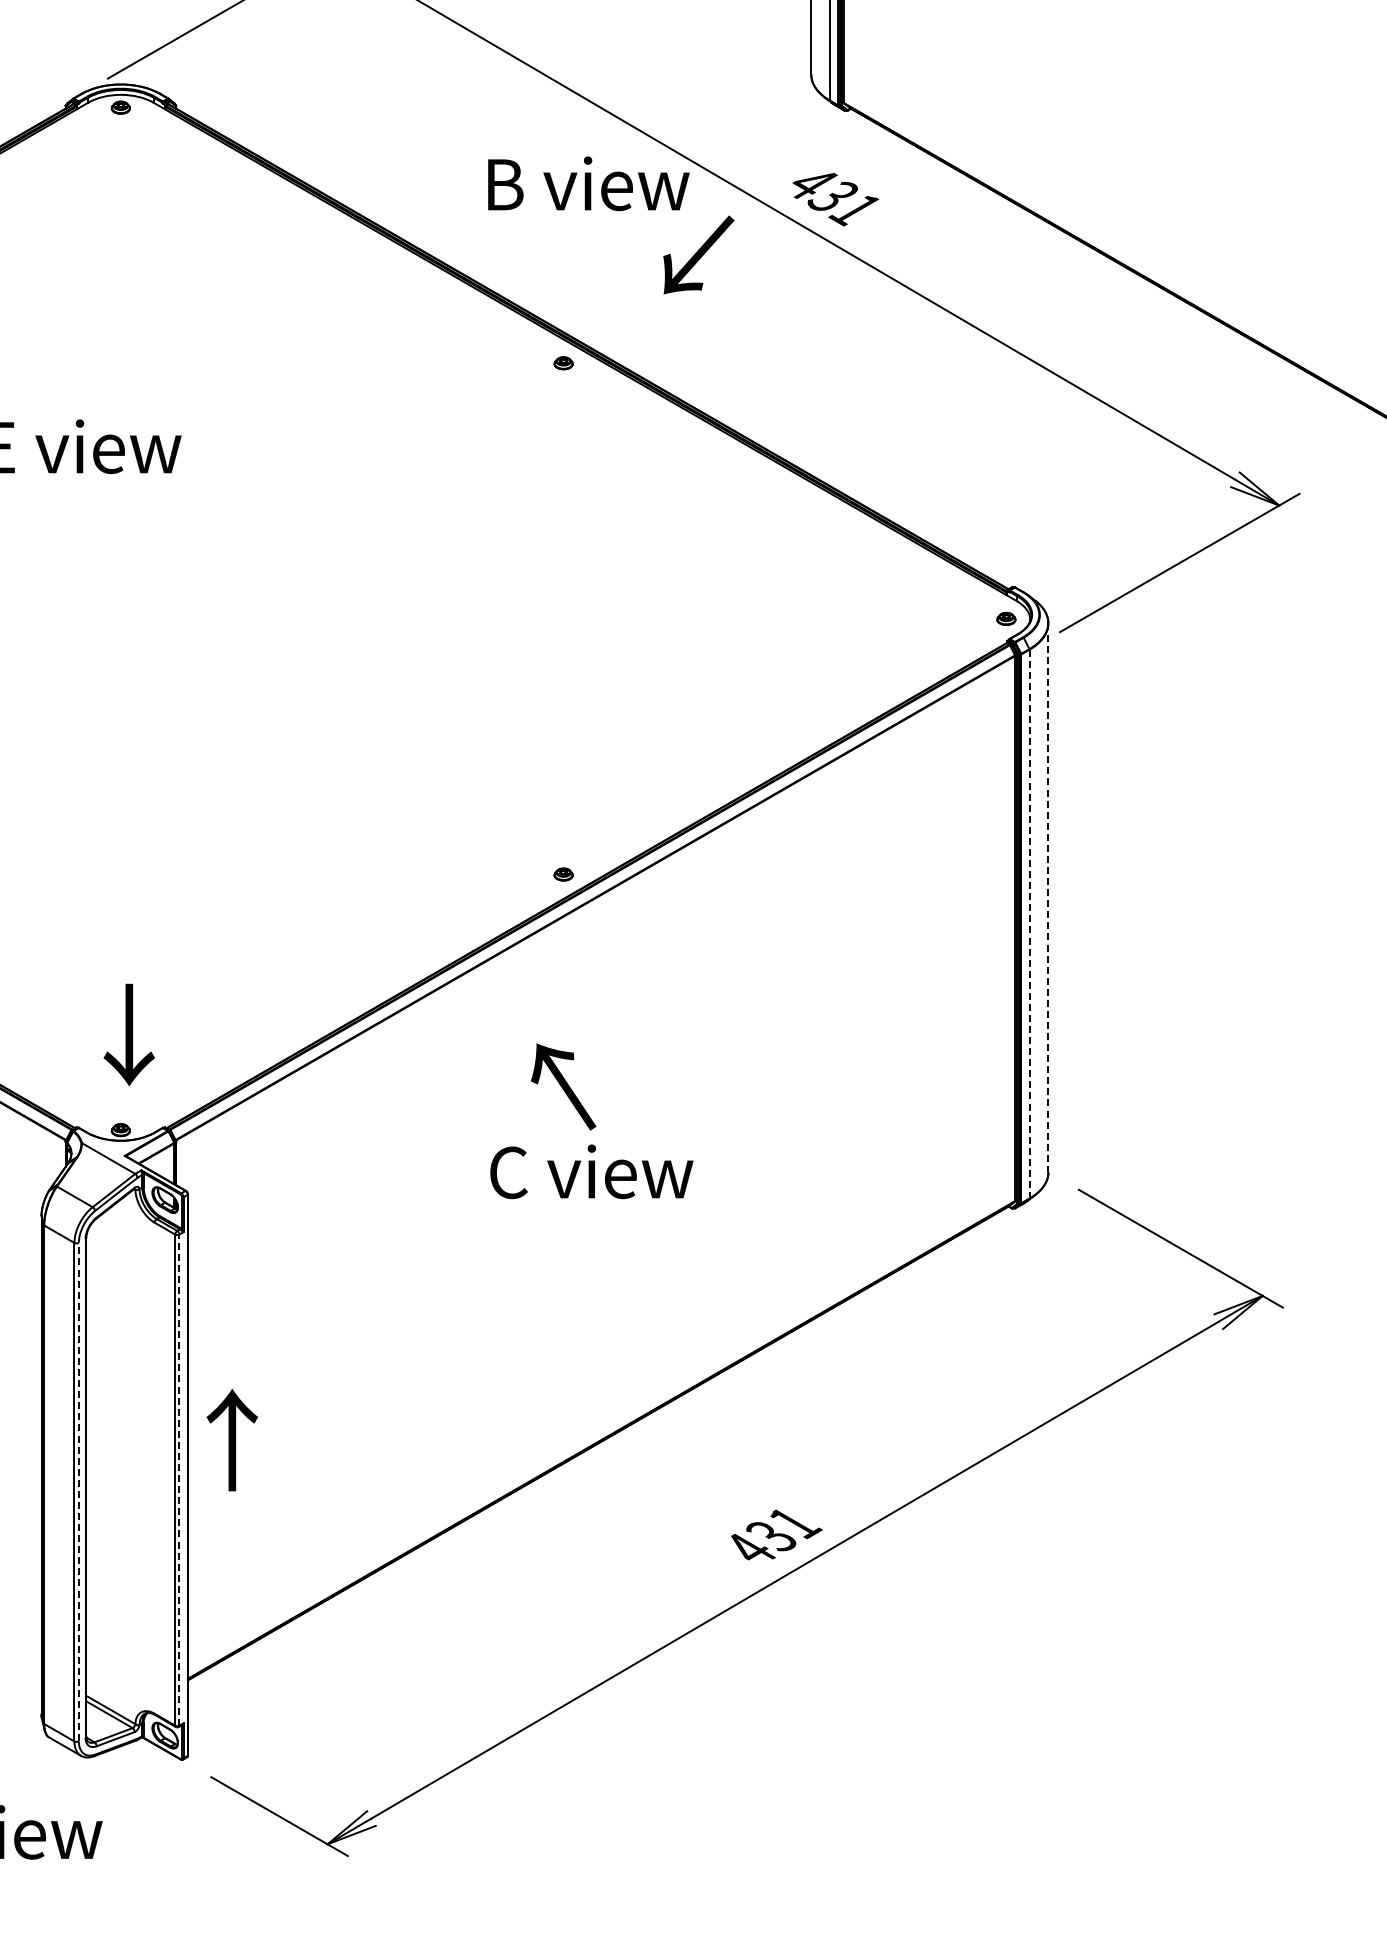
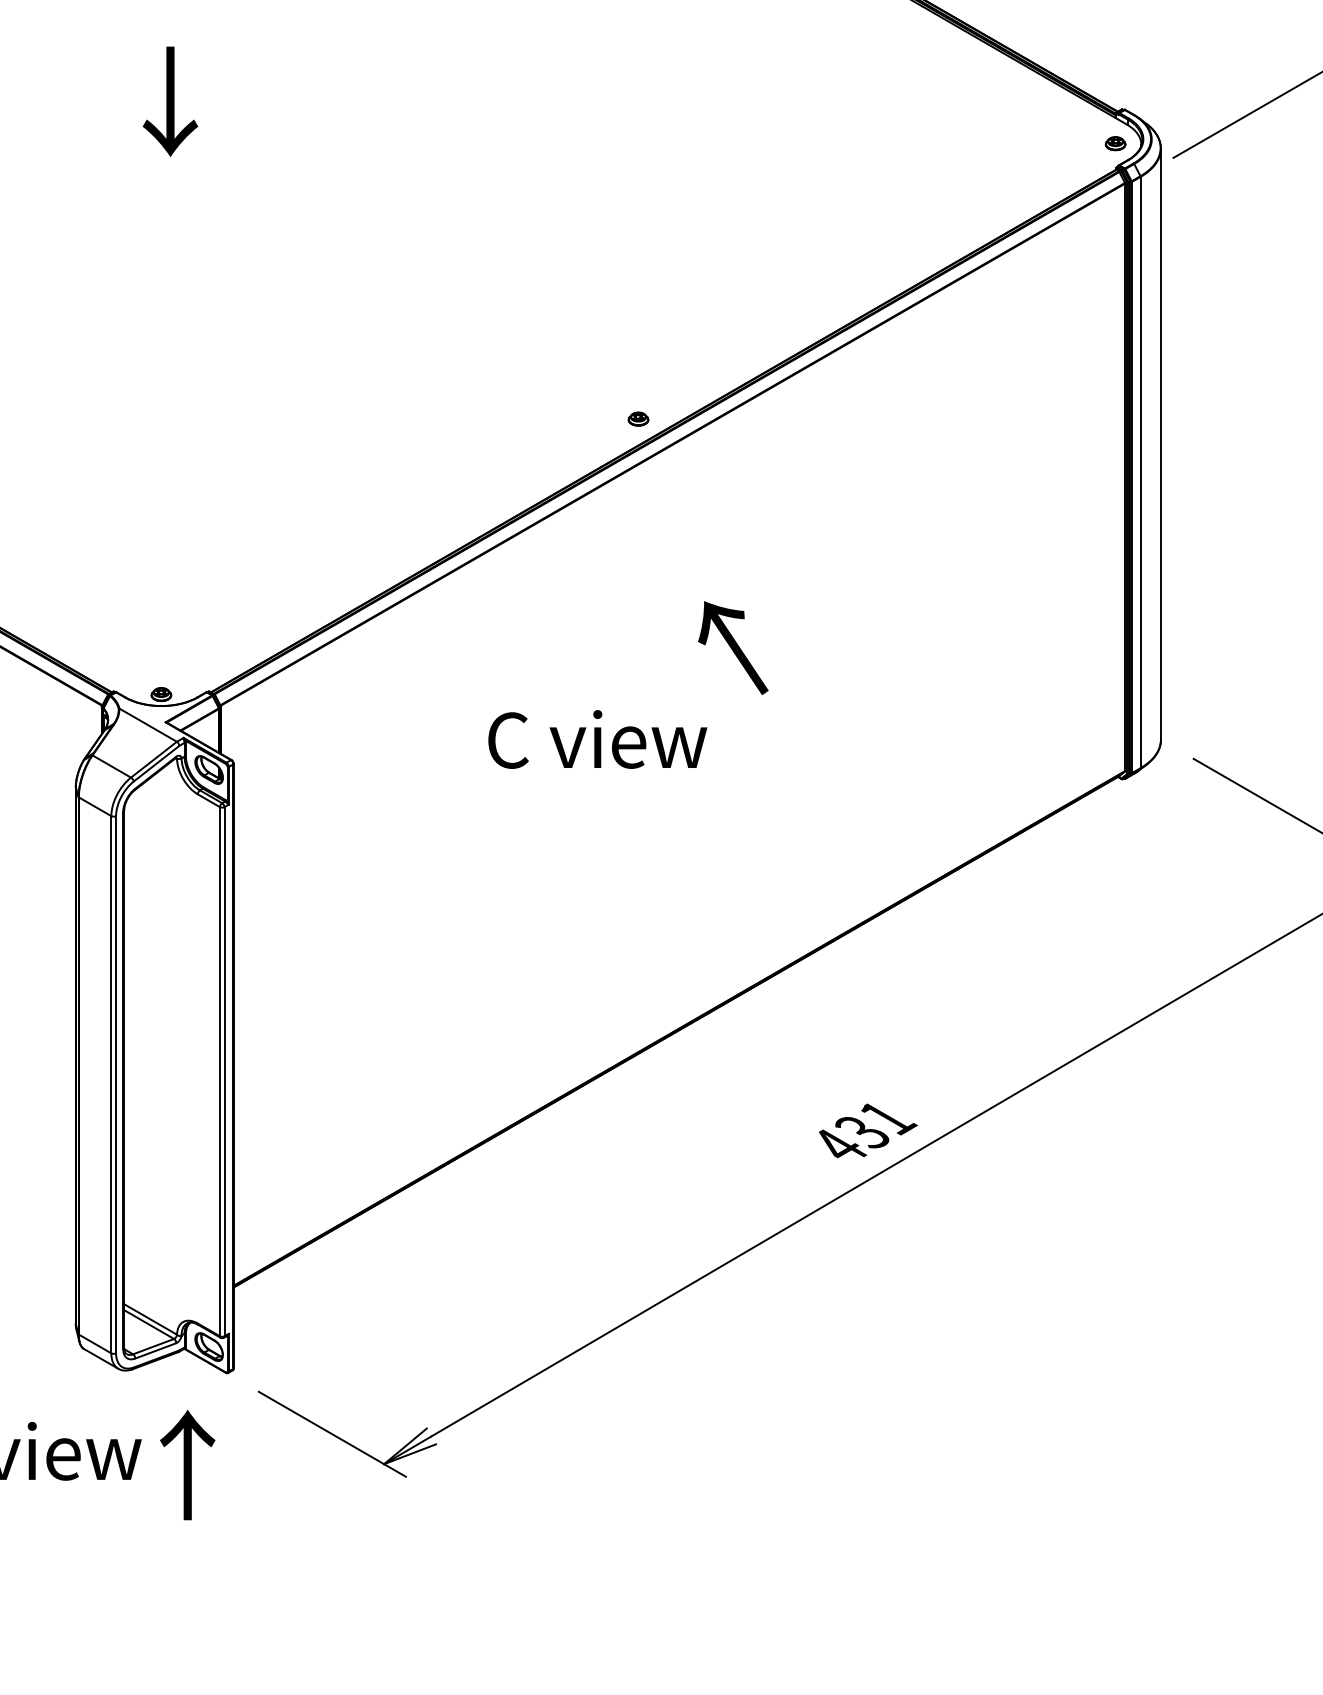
line: (1048, 898) -> (1160, 444), dashed -> solid
line: (1029, 924) -> (1140, 472), dashed -> solid
text: (128, 1034) -> (169, 101), moved
text: (563, 1086) -> (733, 647), moved
text: (591, 1171) -> (597, 739), moved
text: (231, 1440) -> (186, 1465), moved
line: (179, 1480) -> (224, 1072), dashed -> solid
line: (78, 1491) -> (115, 1083), dashed -> solid

